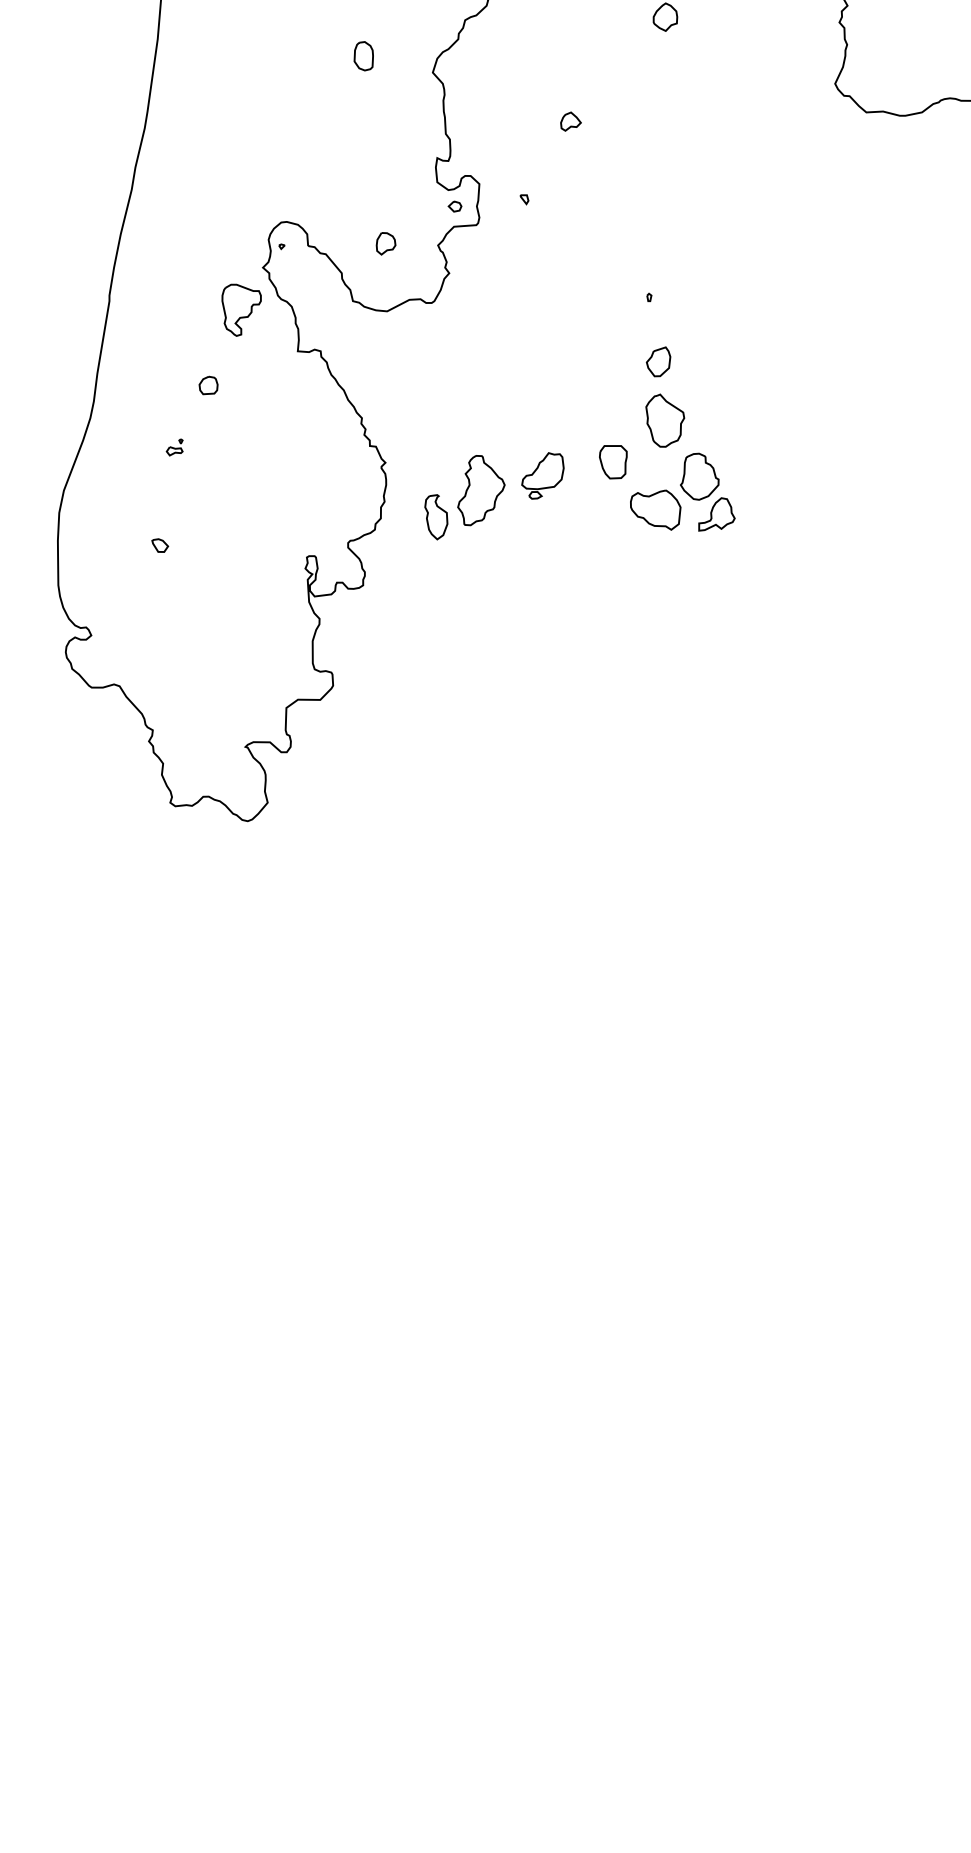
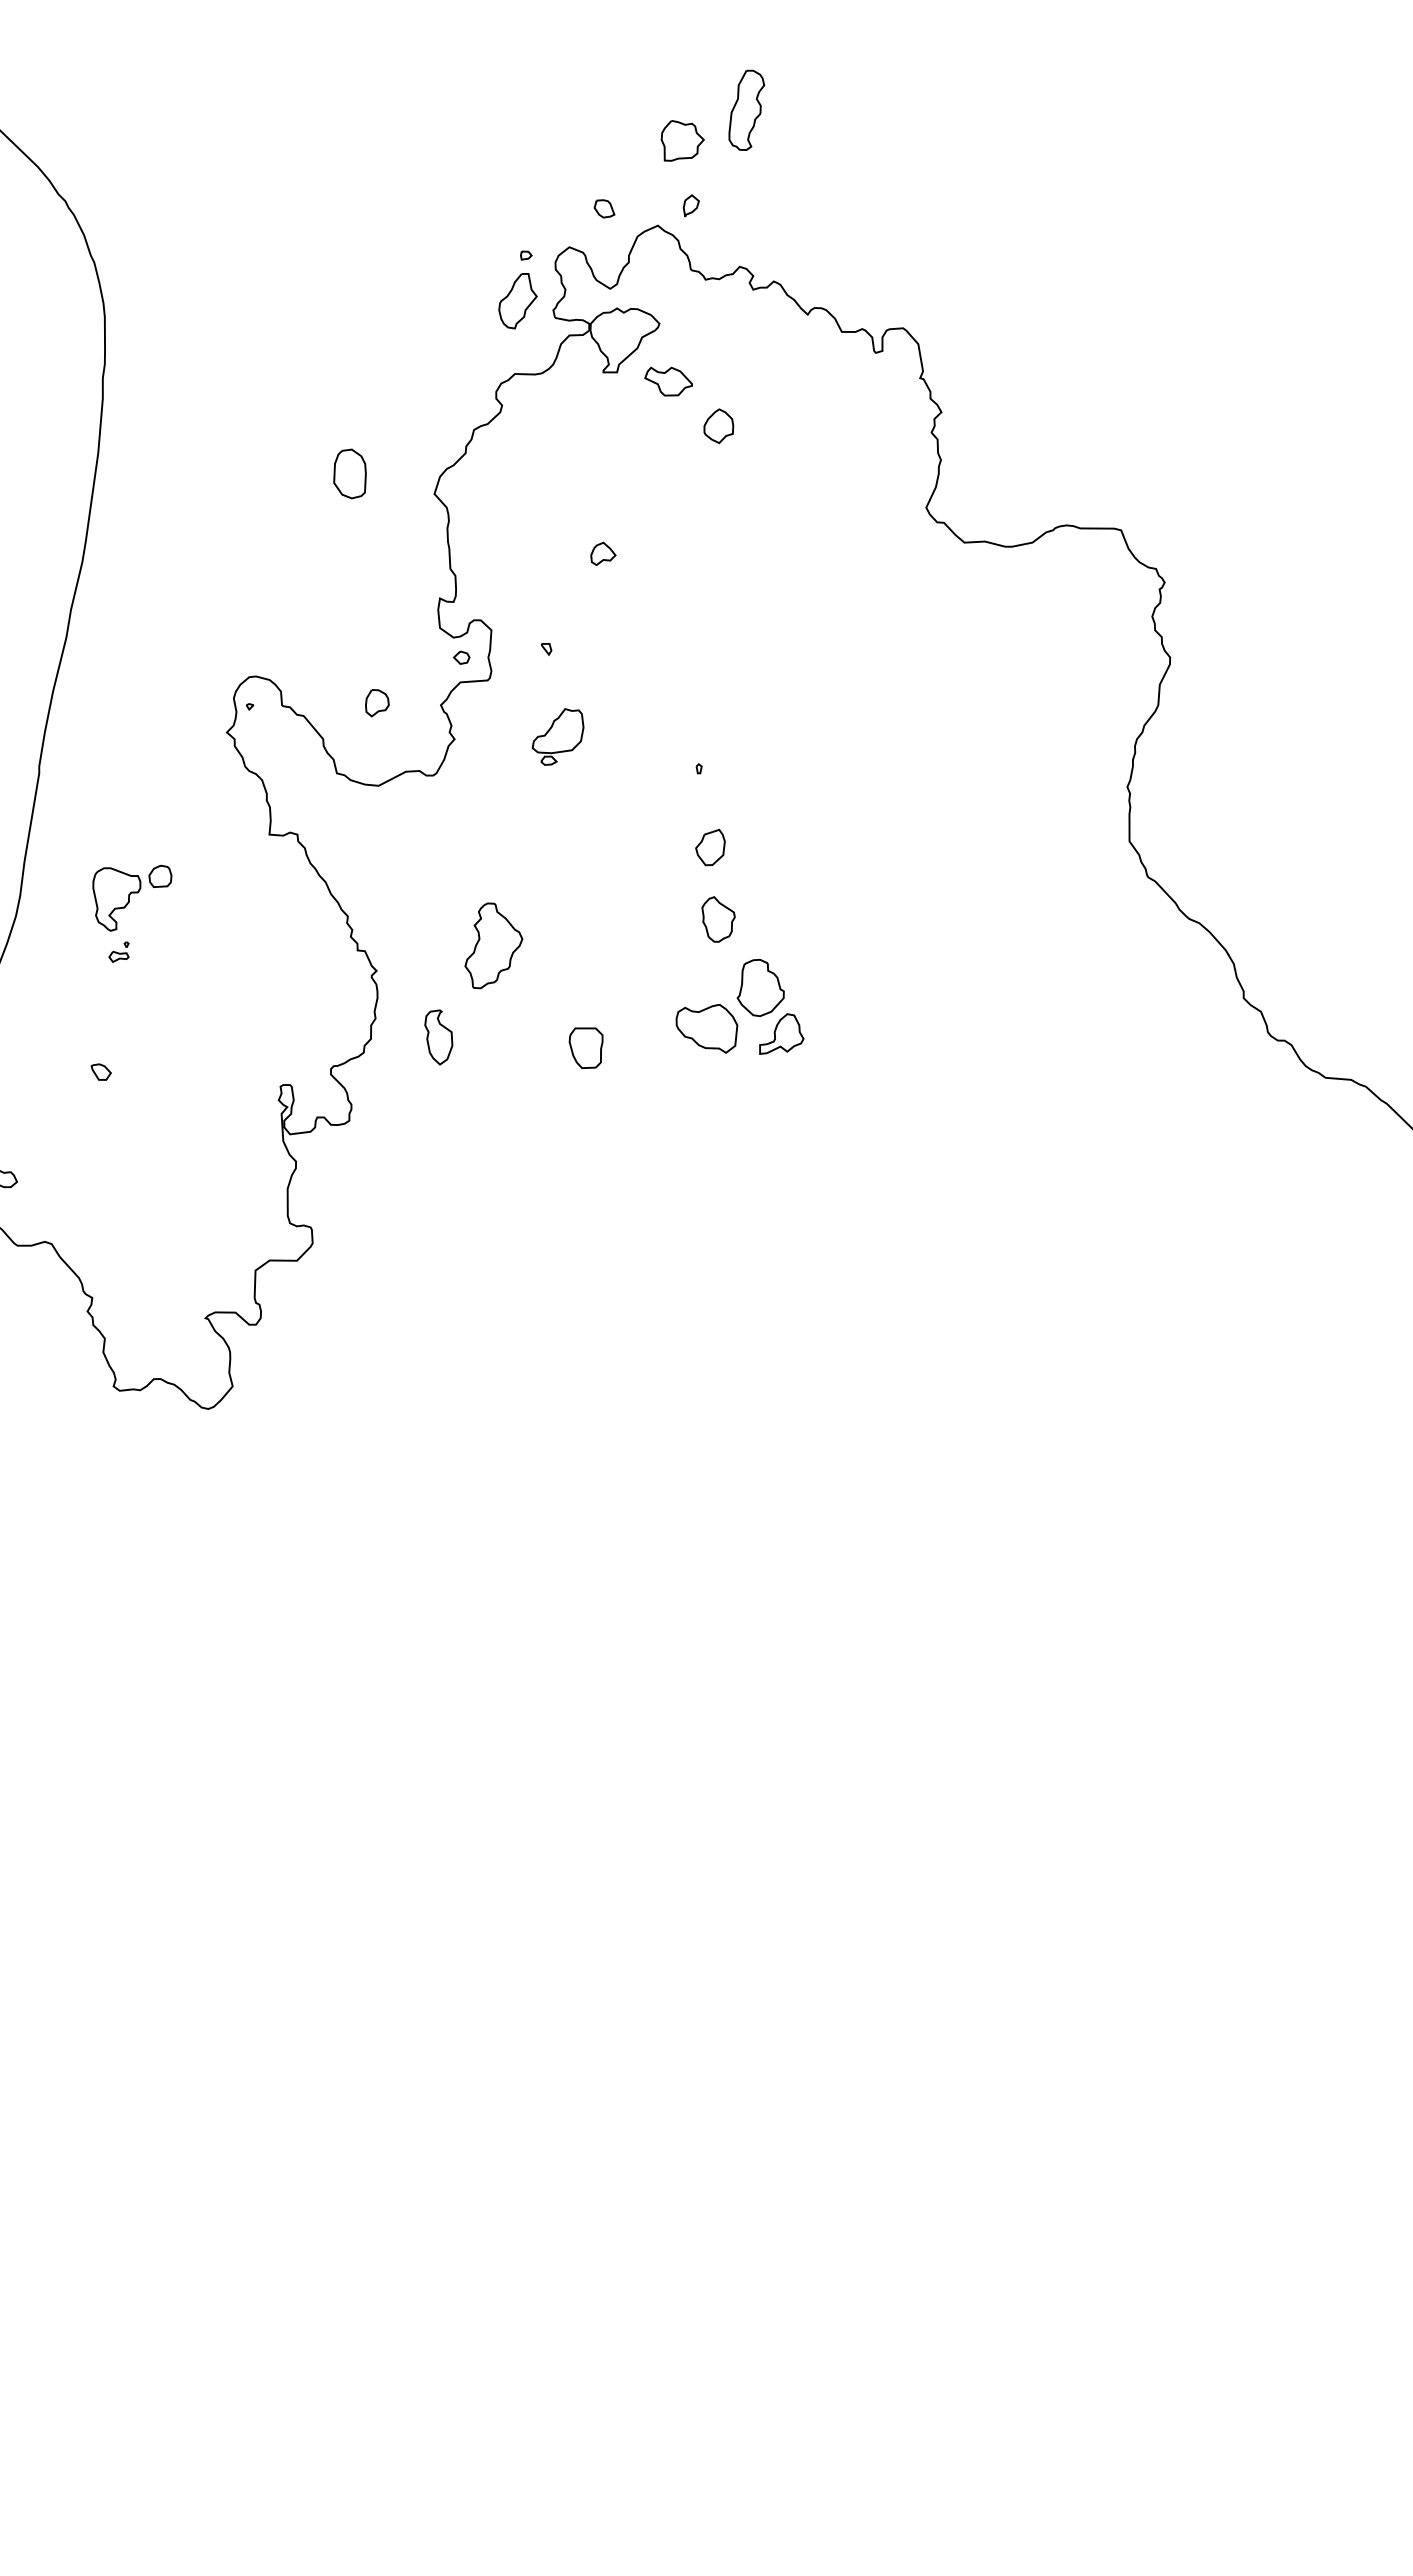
part: (364, 55) -> (350, 473), size x1.4
part: (241, 310) -> (116, 899), moved
part: (665, 420) -> (718, 919), size x0.7
part: (612, 461) -> (585, 1047), moved
part: (542, 475) -> (557, 736), moved
part: (481, 490) -> (493, 945), moved

